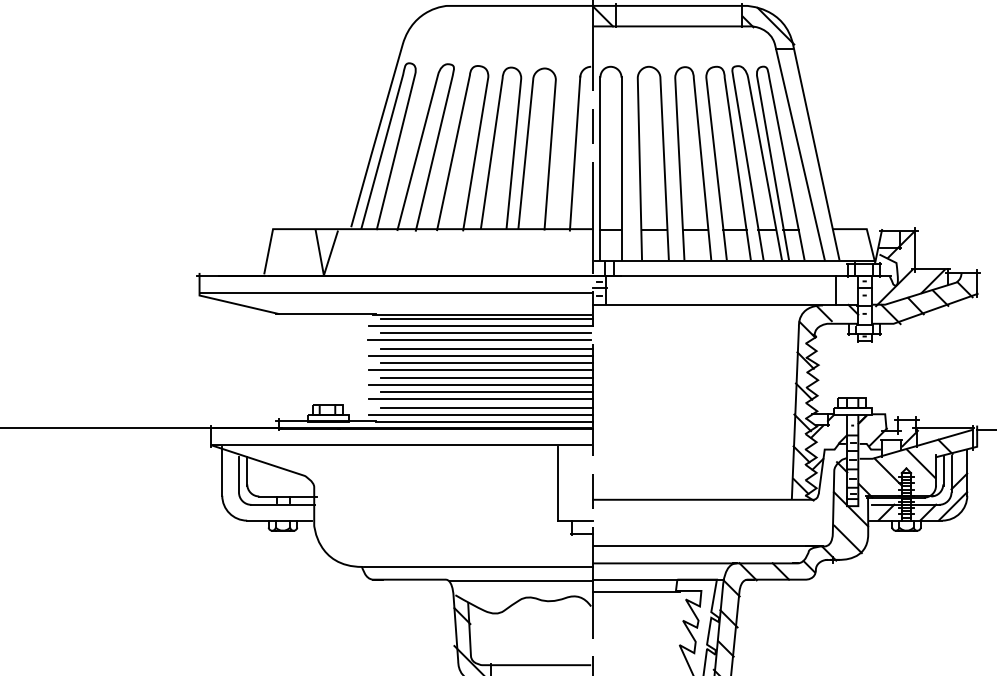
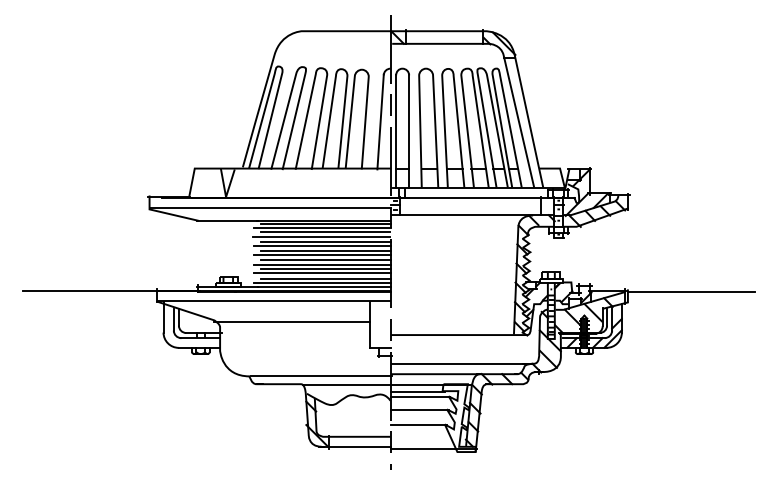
line: (431, 477) -> (292, 321), added
line: (639, 599) -> (420, 396), added
line: (638, 620) -> (419, 409), added
line: (636, 645) -> (418, 424), added

